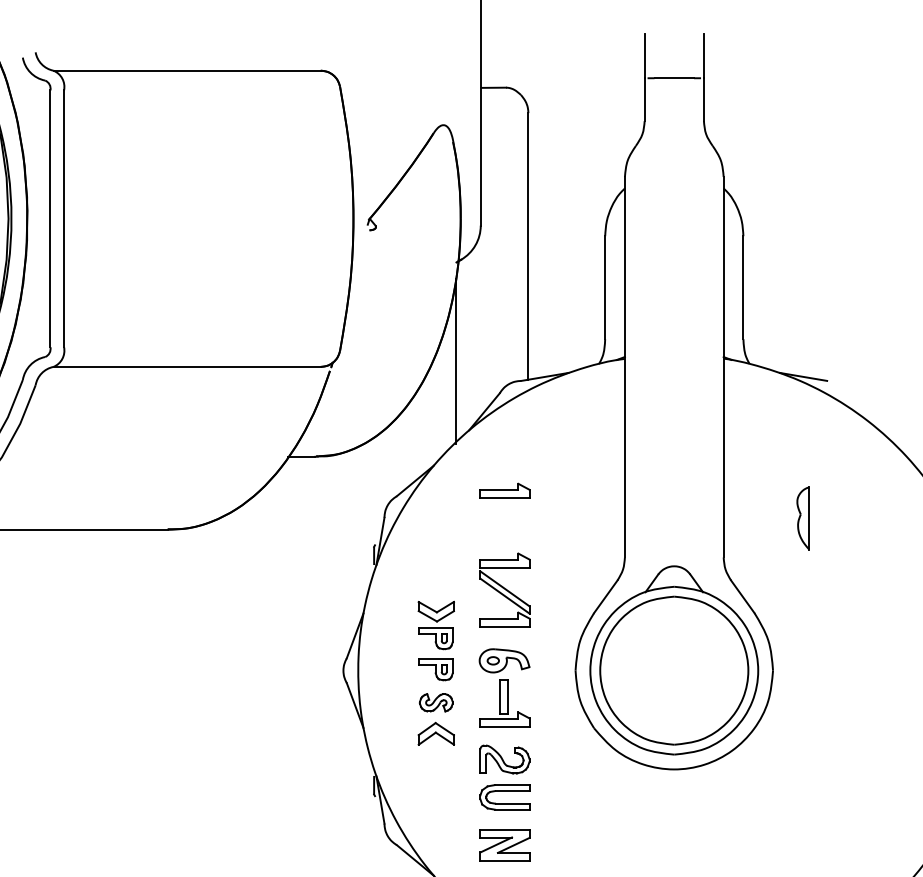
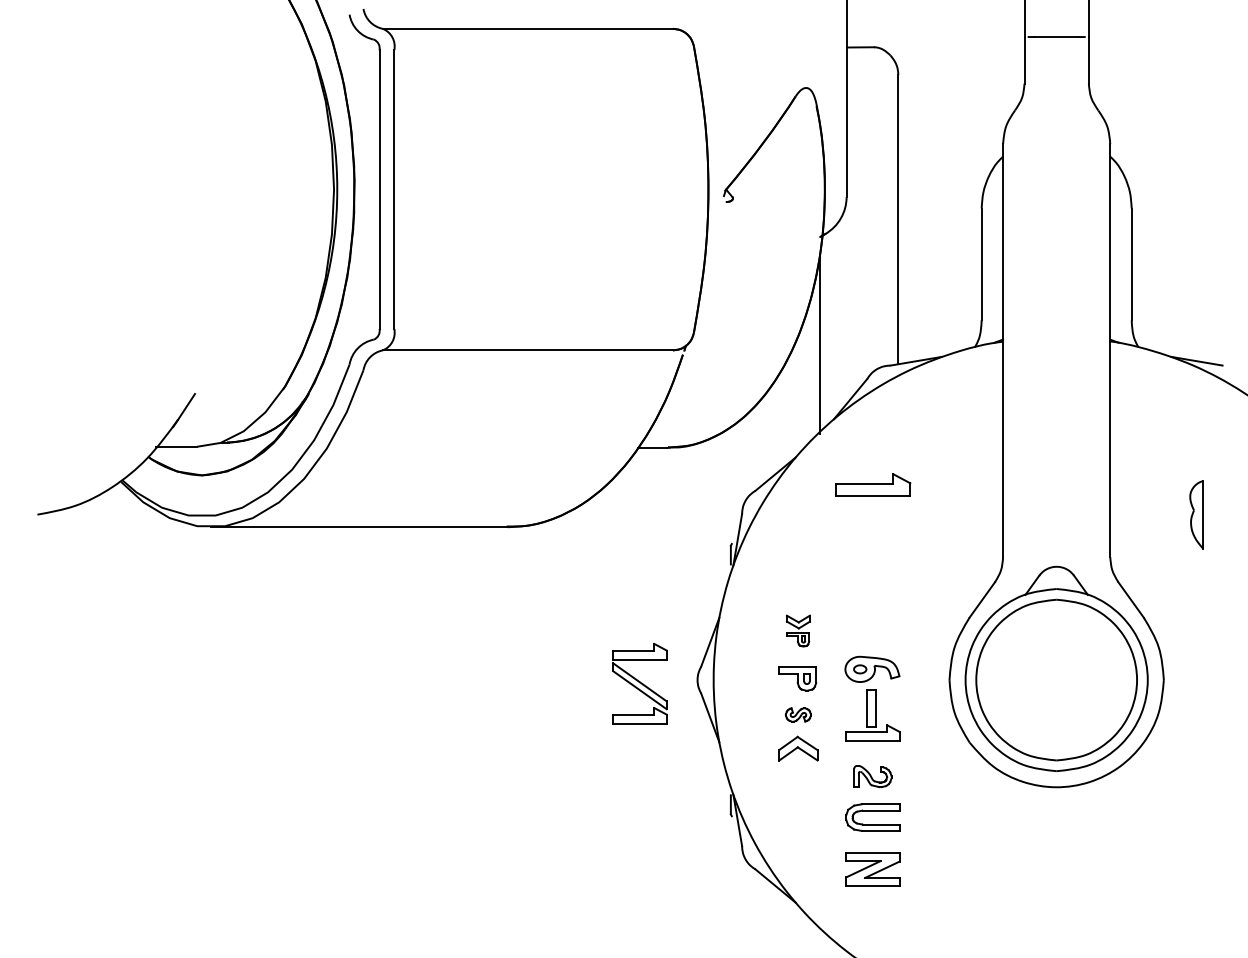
part: (504, 490) -> (872, 484), size x1.4
part: (504, 589) -> (639, 683), moved
part: (436, 625) -> (798, 630), size x0.6
part: (436, 702) -> (798, 714), size x0.7
part: (504, 759) -> (872, 776), size x0.7

